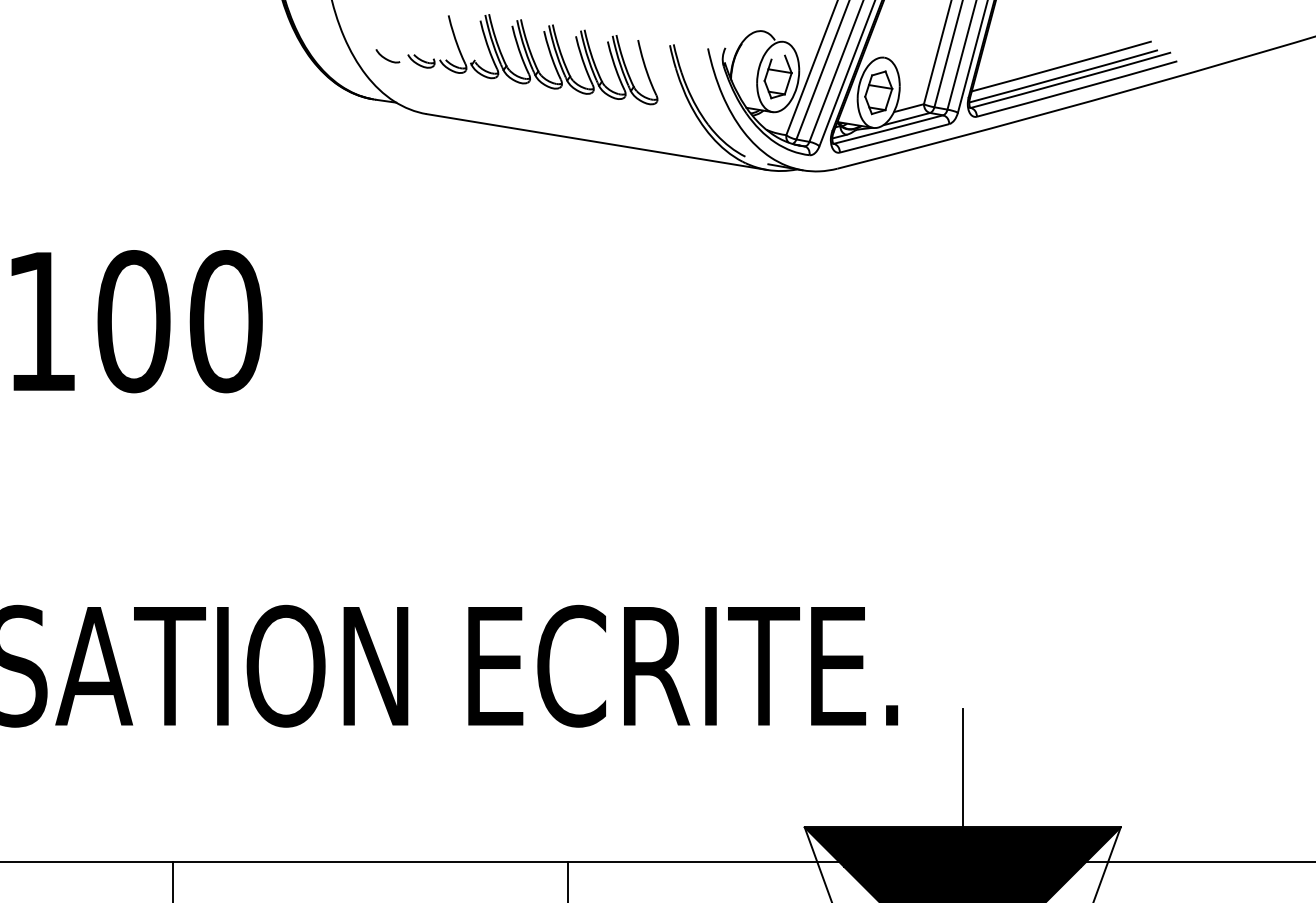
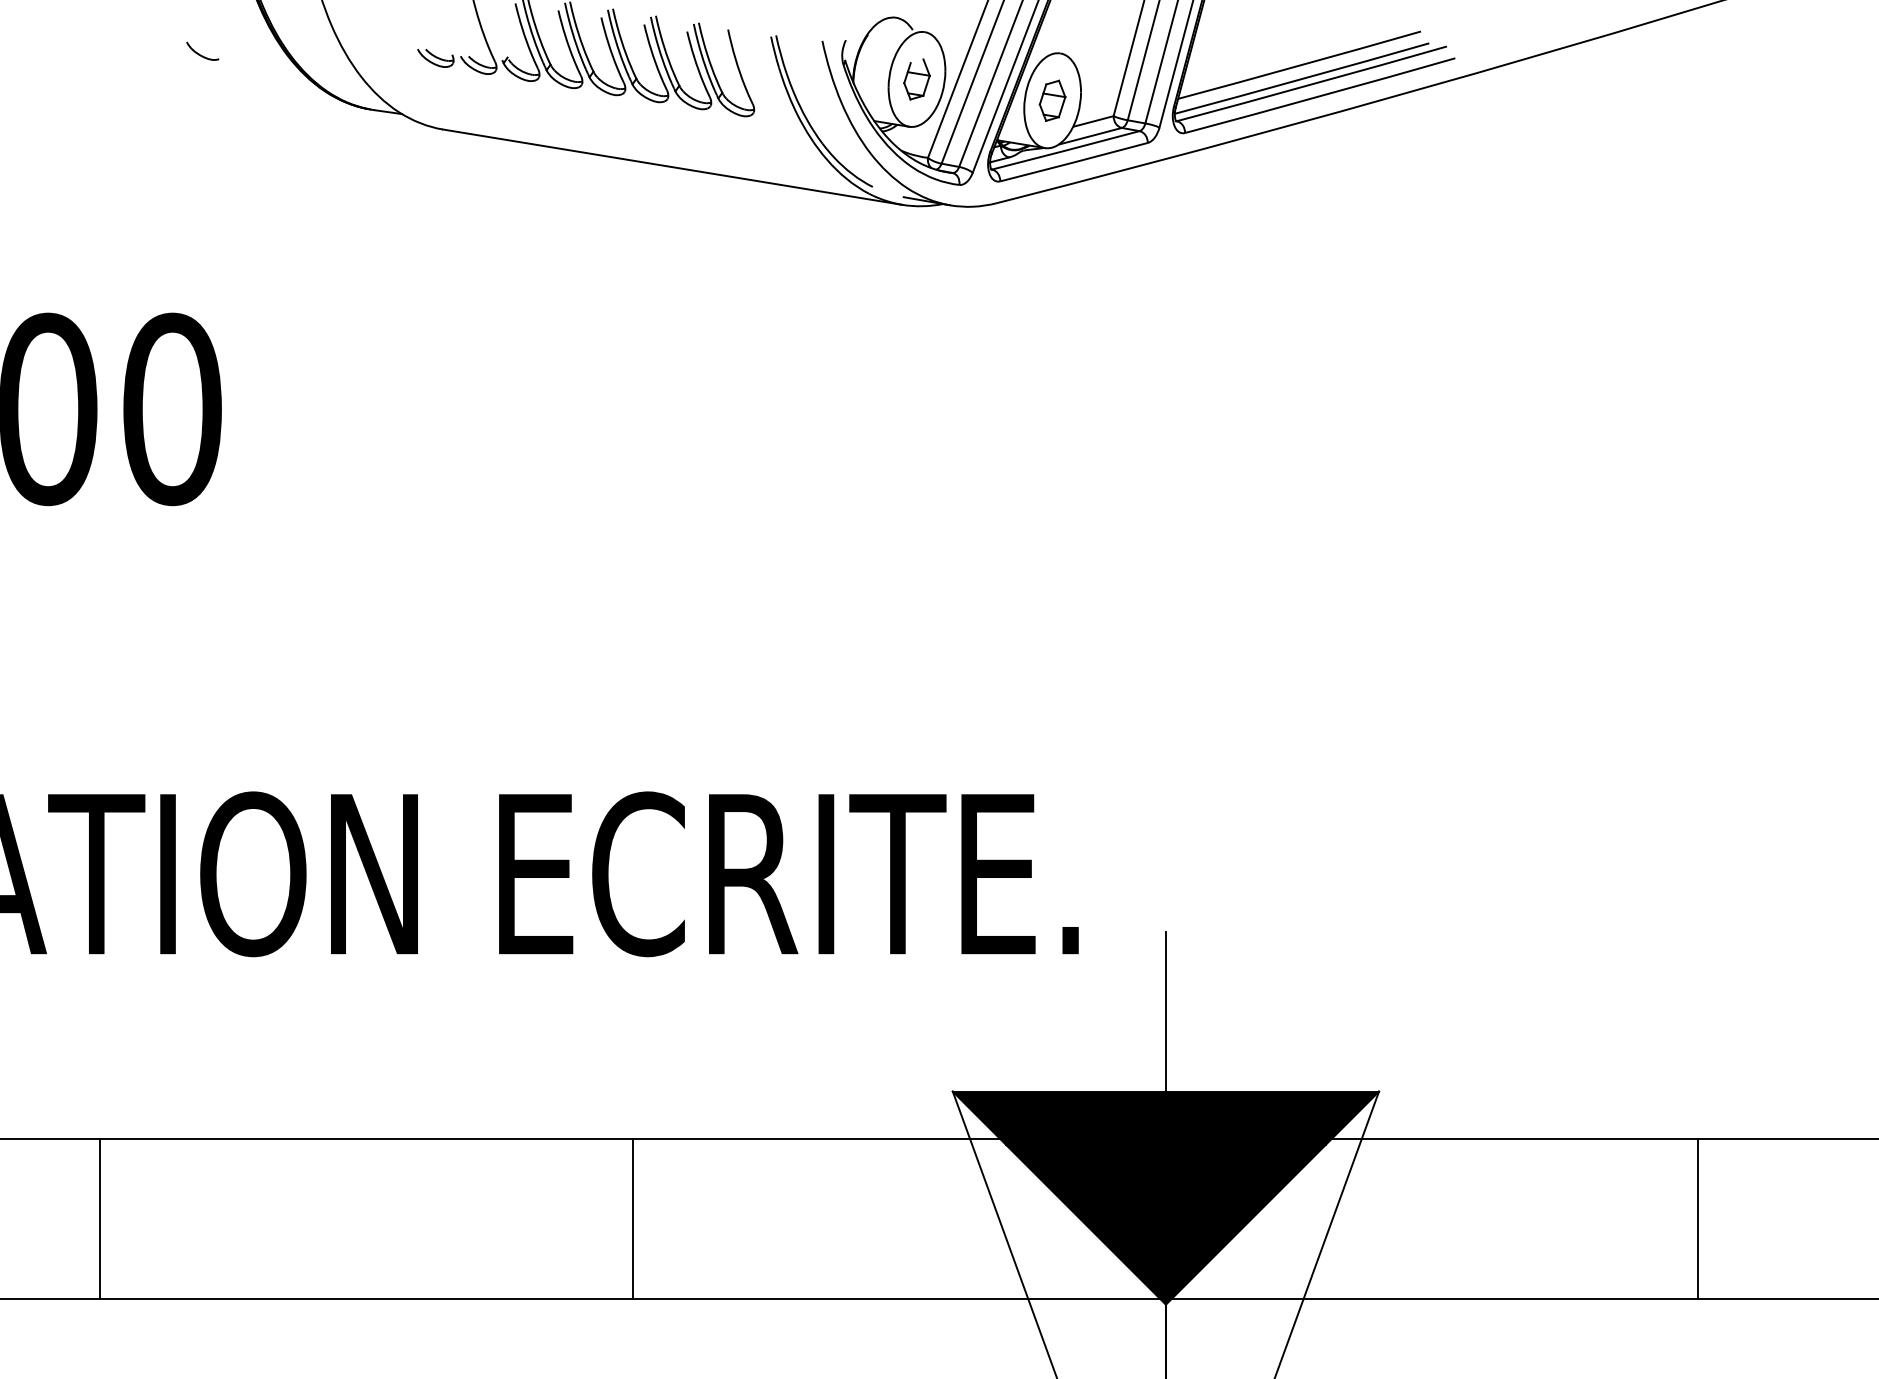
curve: (387, 58) -> (201, 54), moved
part: (777, 77) -> (916, 79), size x0.7
part: (878, 92) -> (1052, 100), size x0.7

